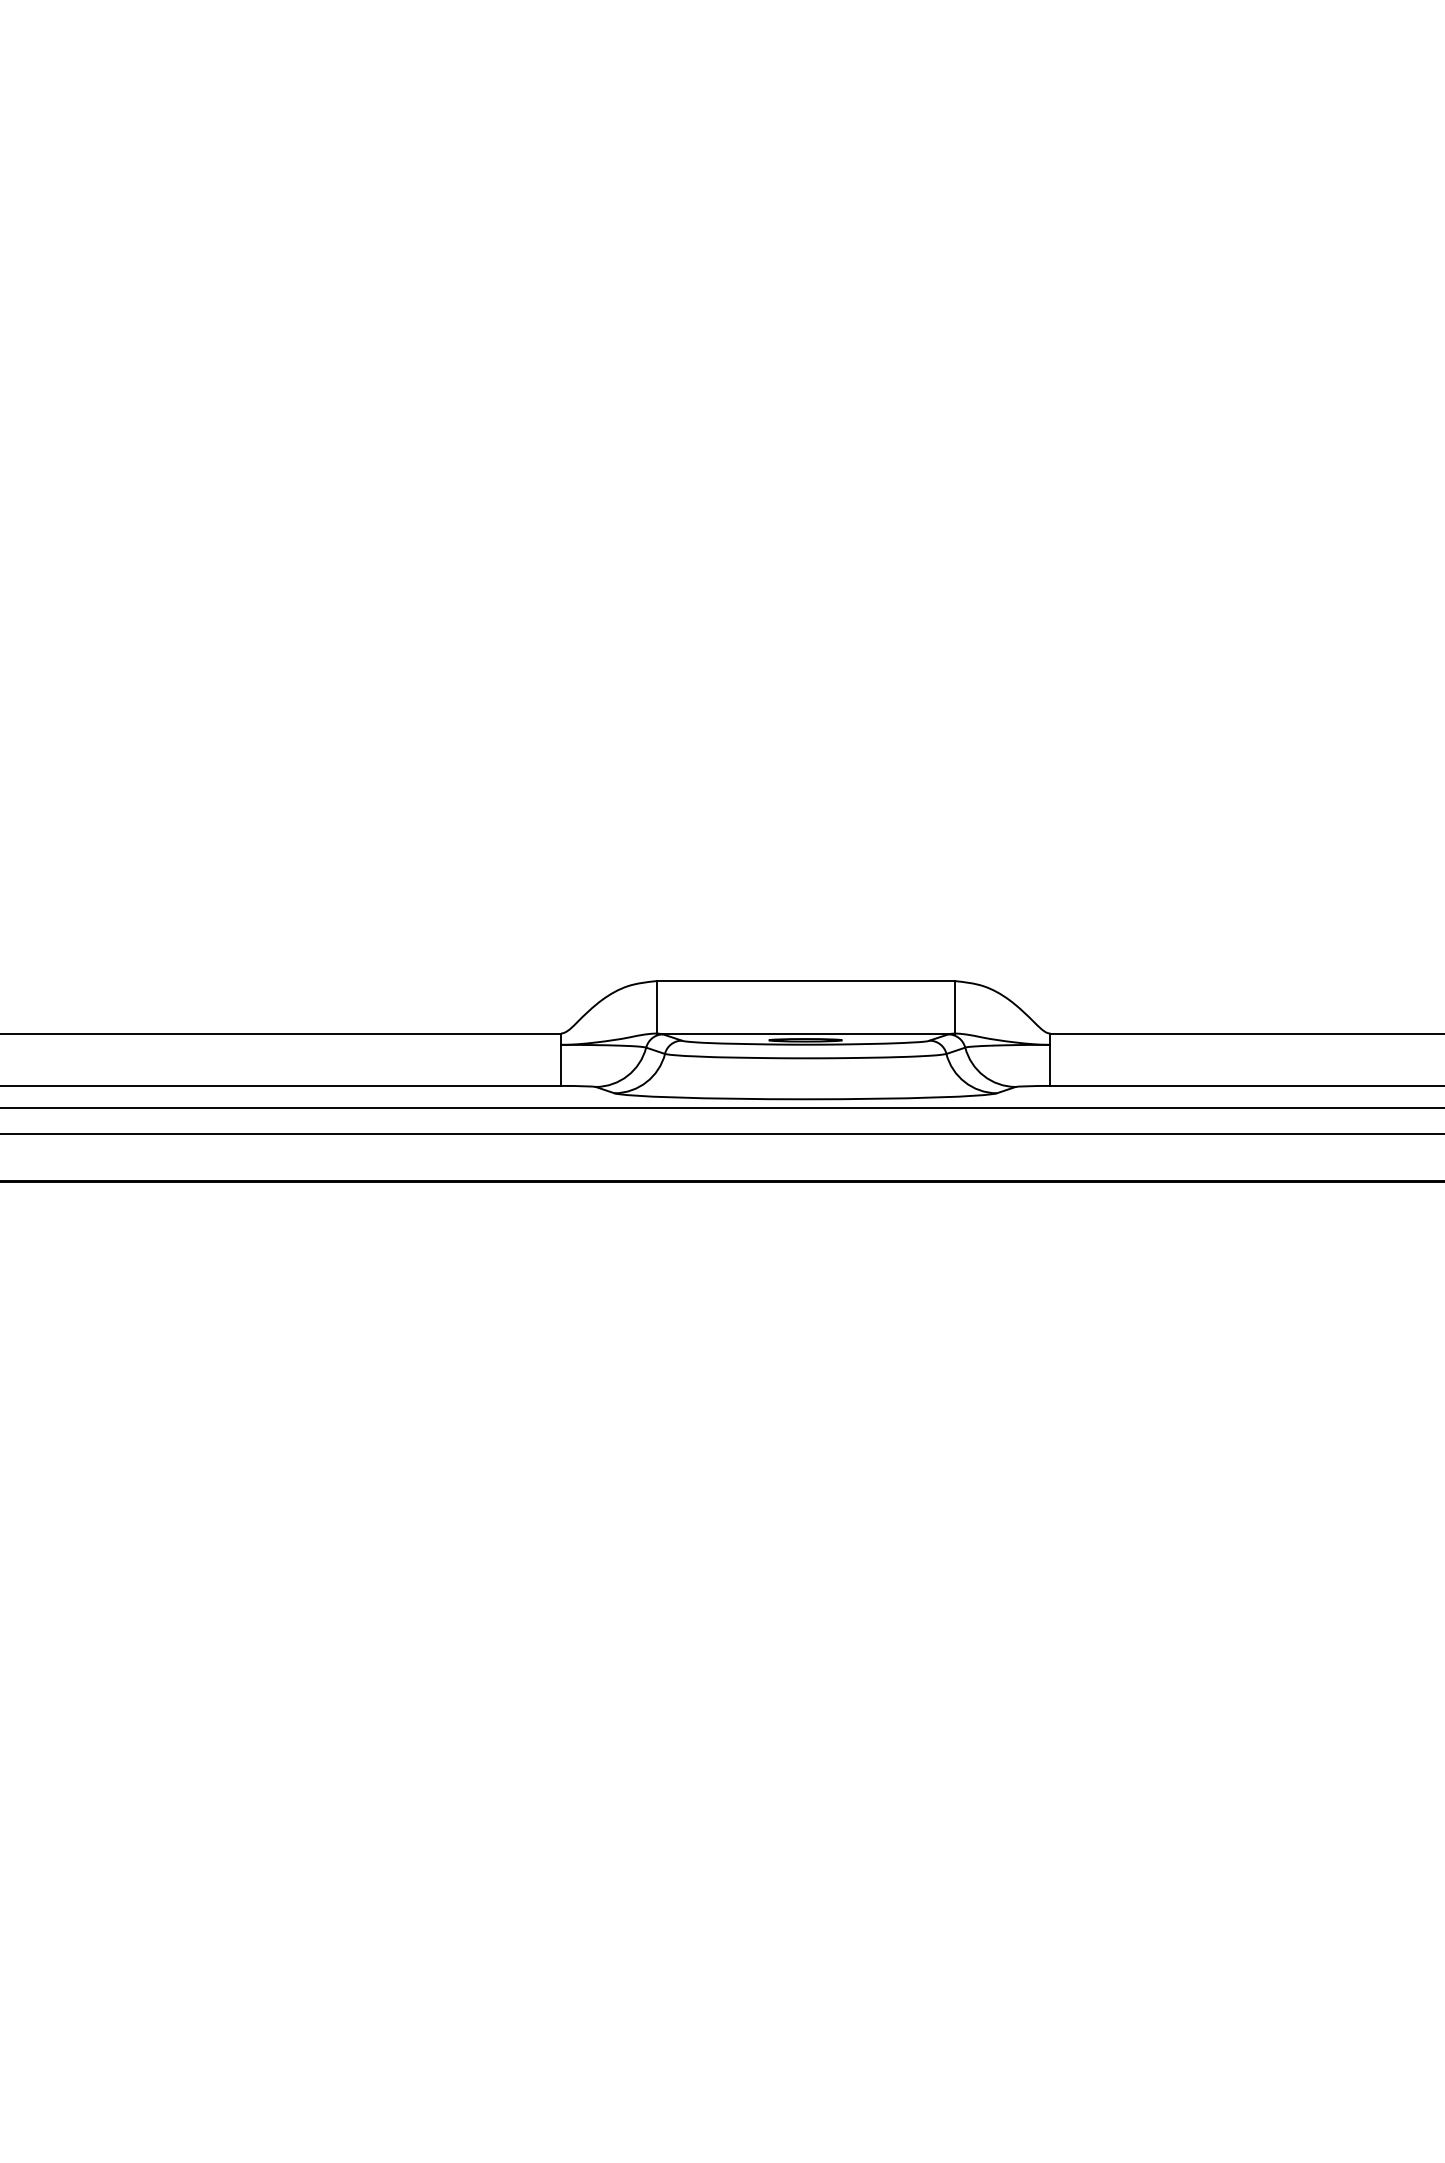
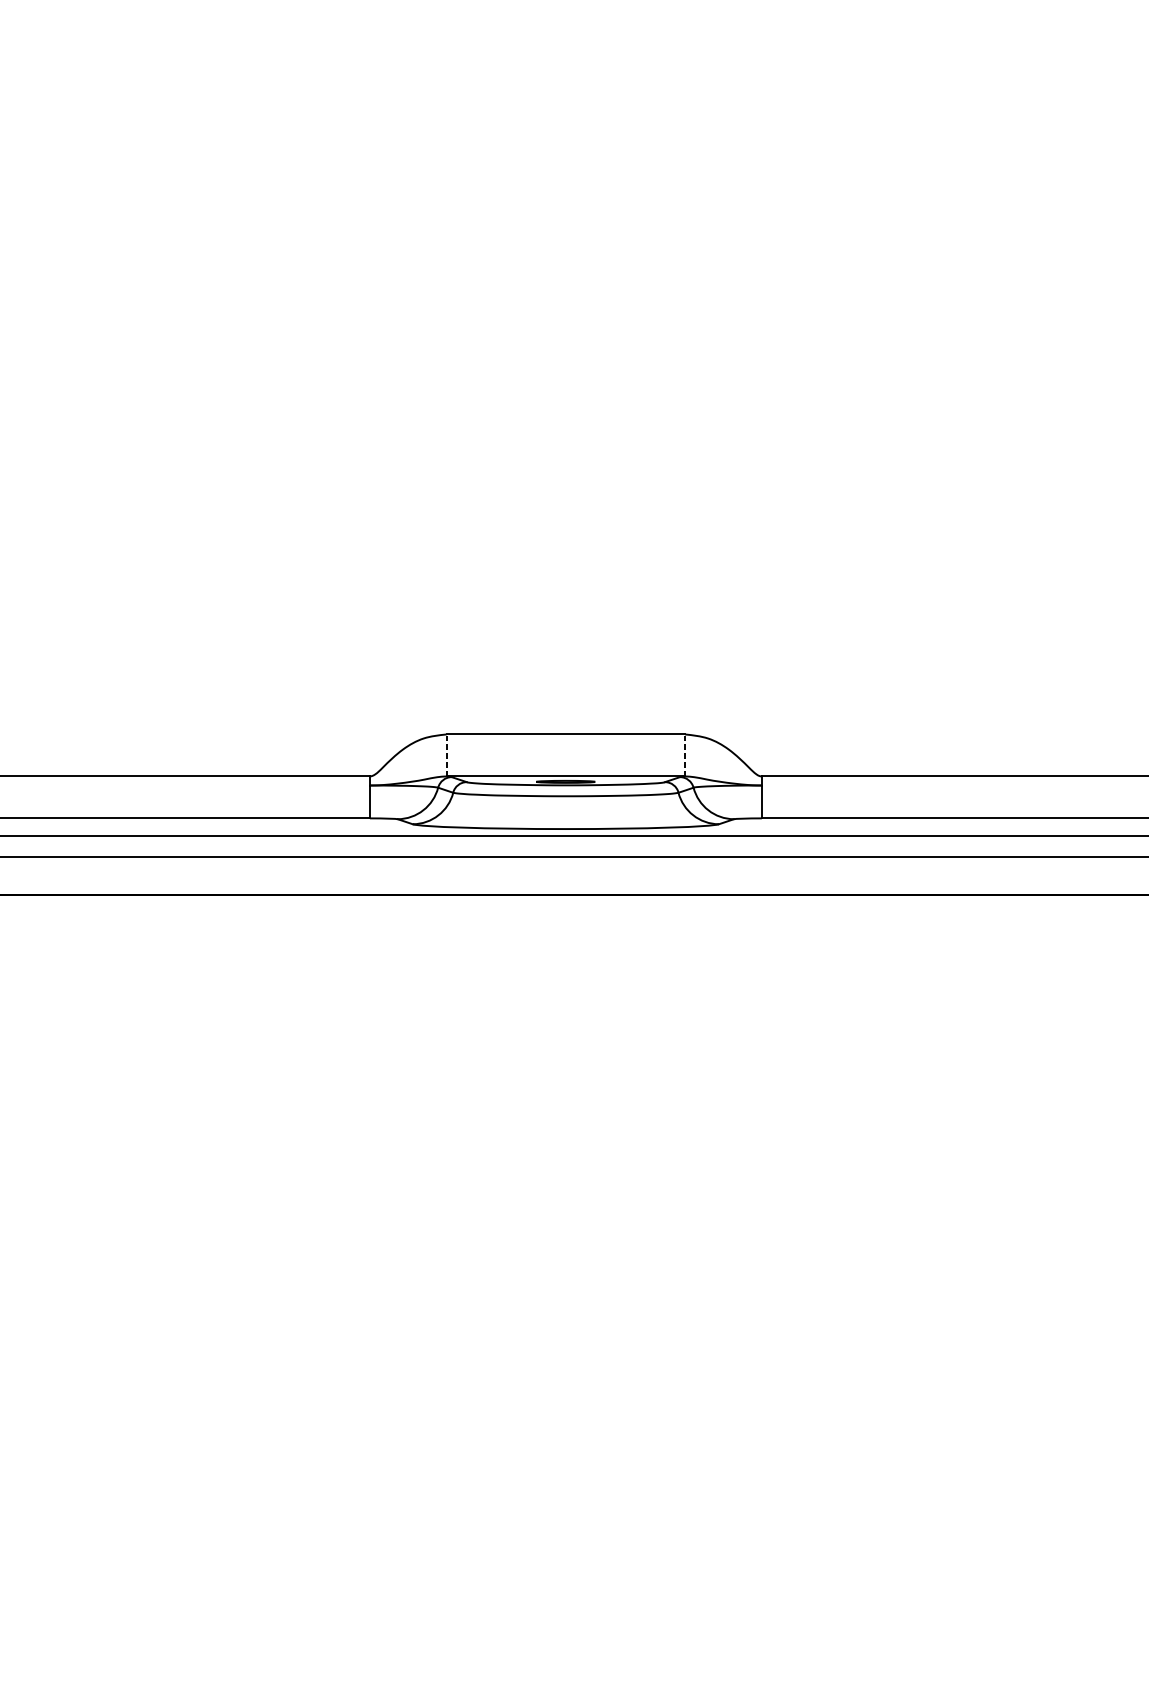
line: (656, 1006) -> (446, 754), solid -> dashed
line: (954, 1006) -> (684, 754), solid -> dashed

